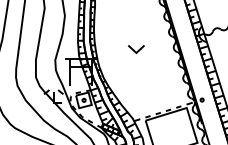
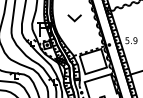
part: (135, 49) -> (74, 18), size x1.6

